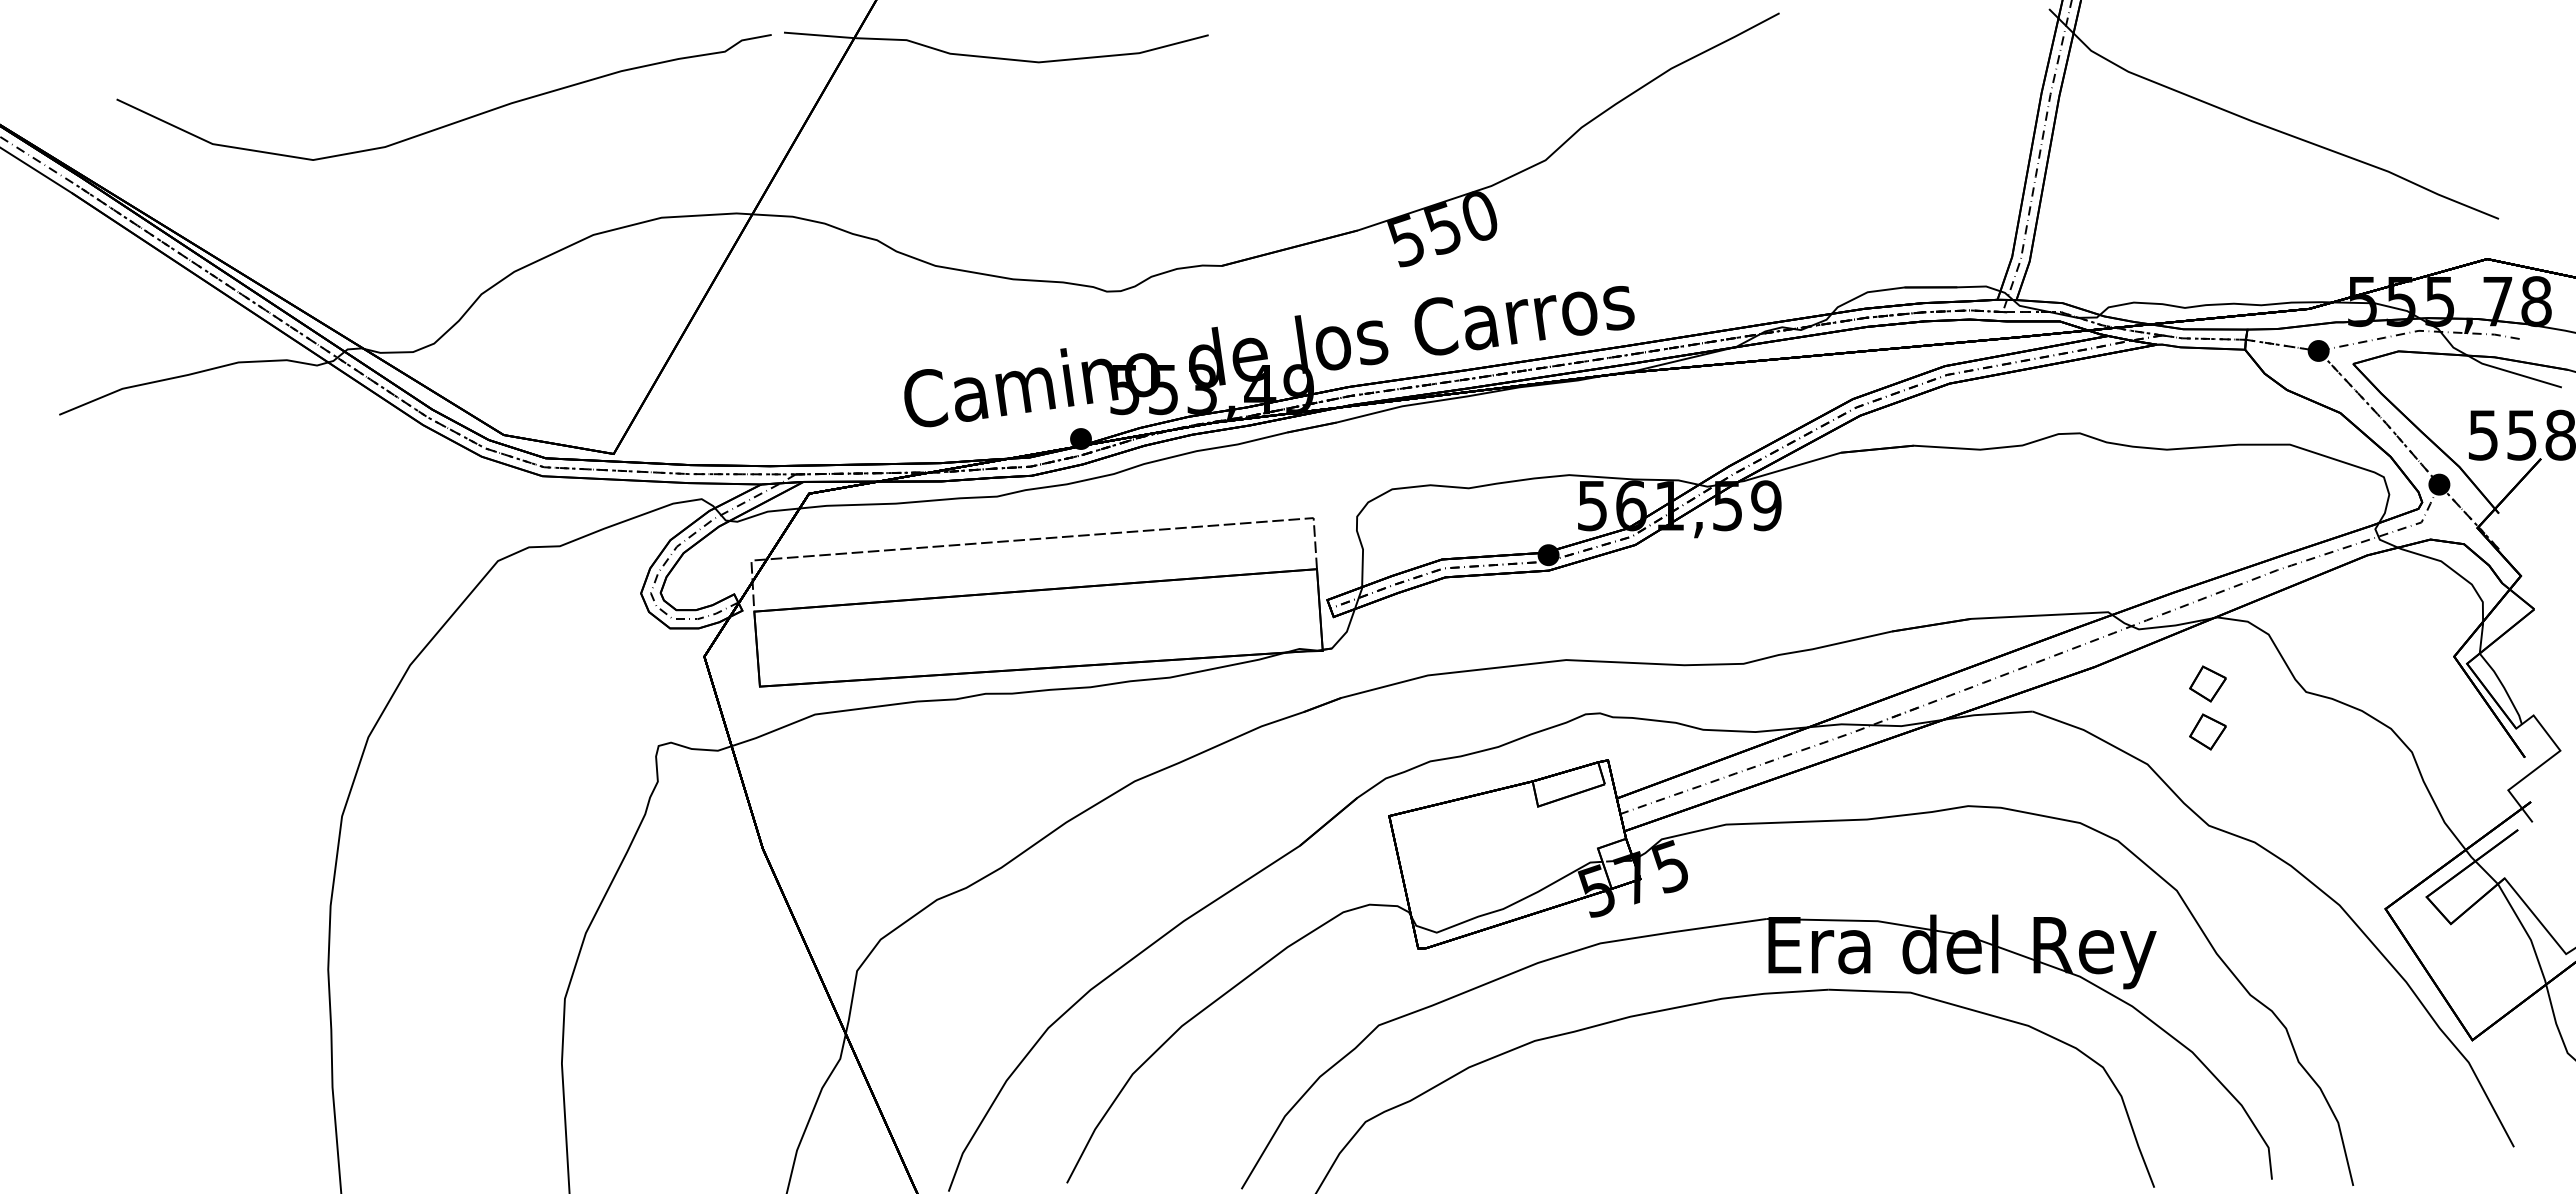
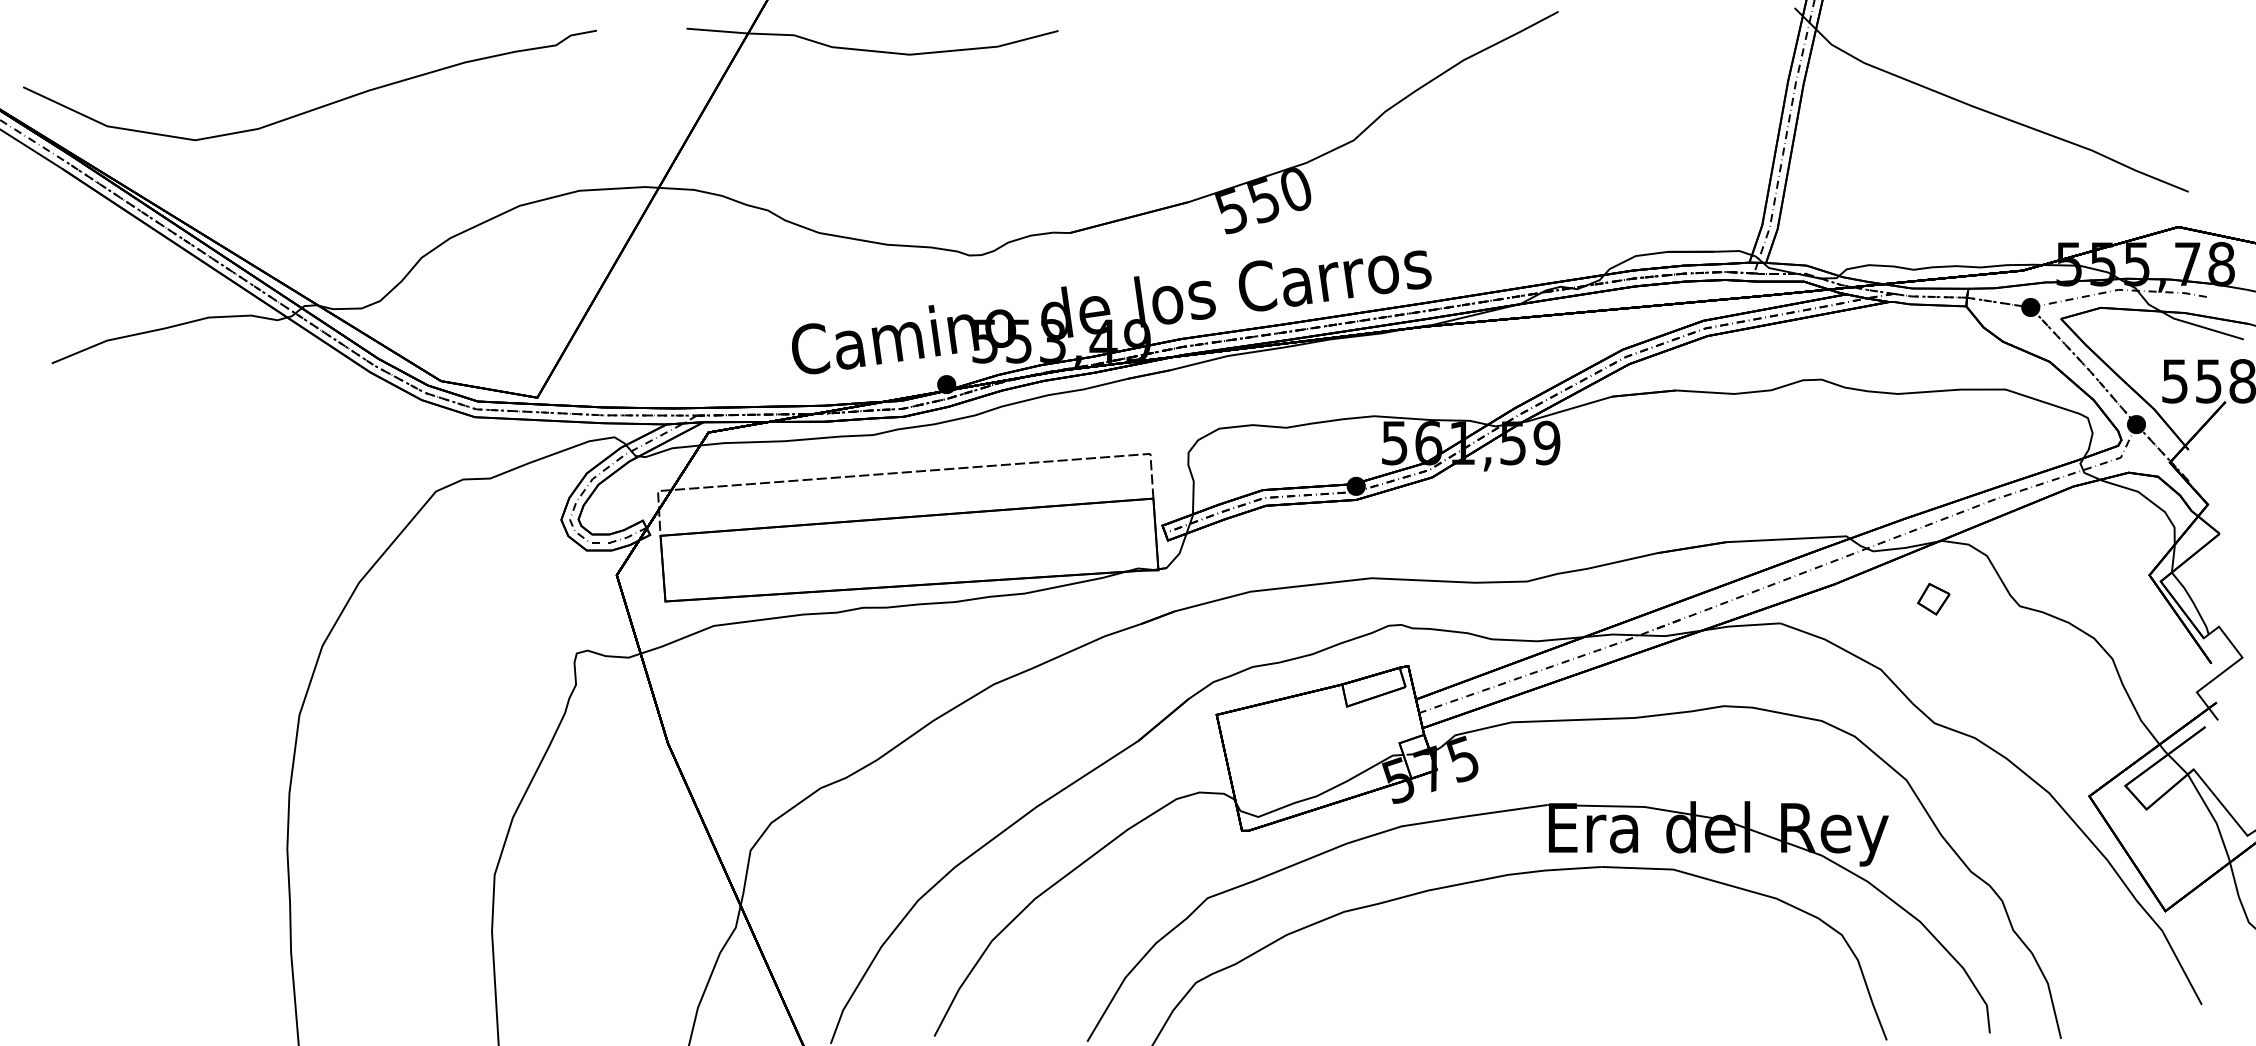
curve: (452, 122) -> (317, 107), moved
part: (2207, 731) -> (1933, 640), removed

